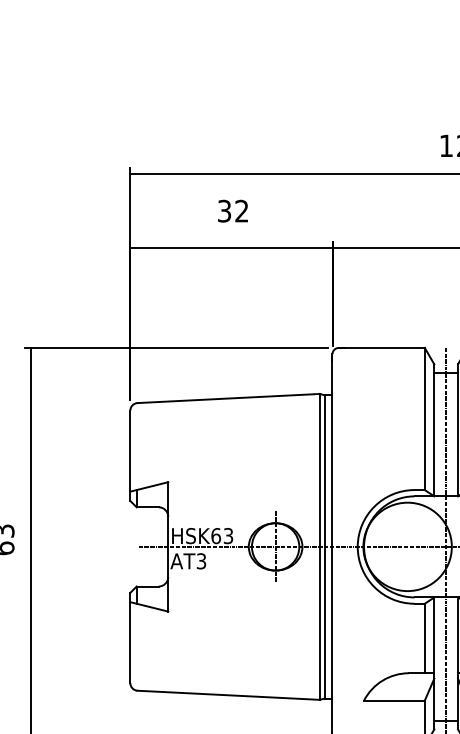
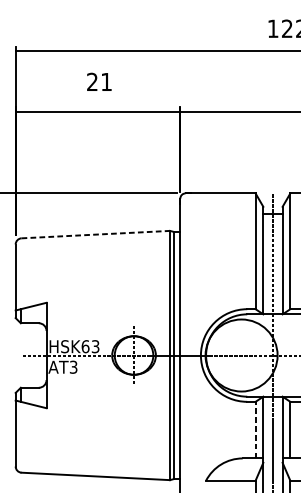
text: (233, 210) -> (99, 81), 32 -> 21
line: (229, 398) -> (96, 234), solid -> dashed
line: (424, 638) -> (255, 430), solid -> dashed

